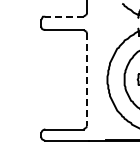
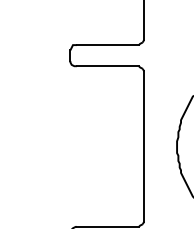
line: (64, 16) -> (107, 44), dashed -> solid
line: (87, 79) -> (144, 146), dashed -> solid

